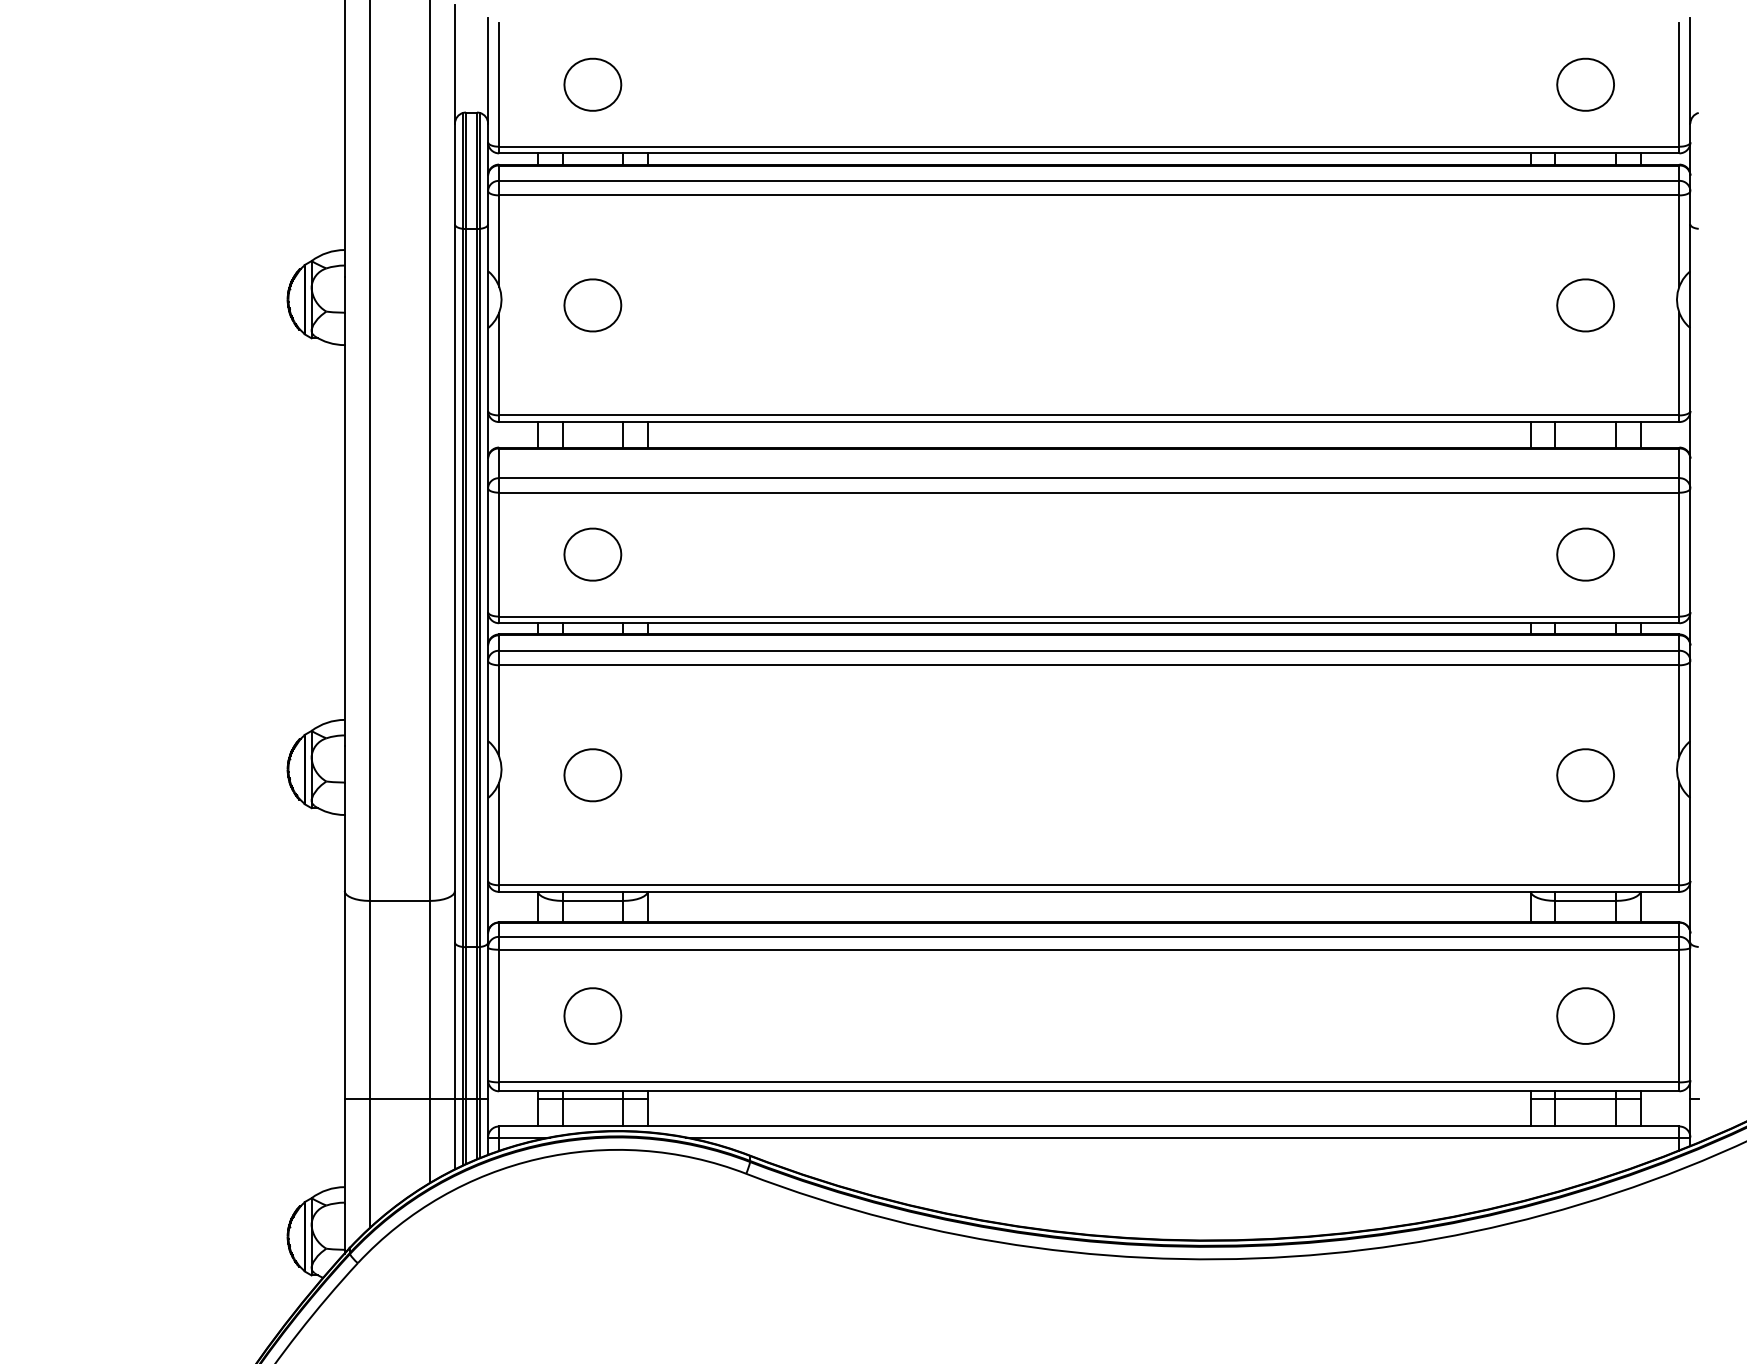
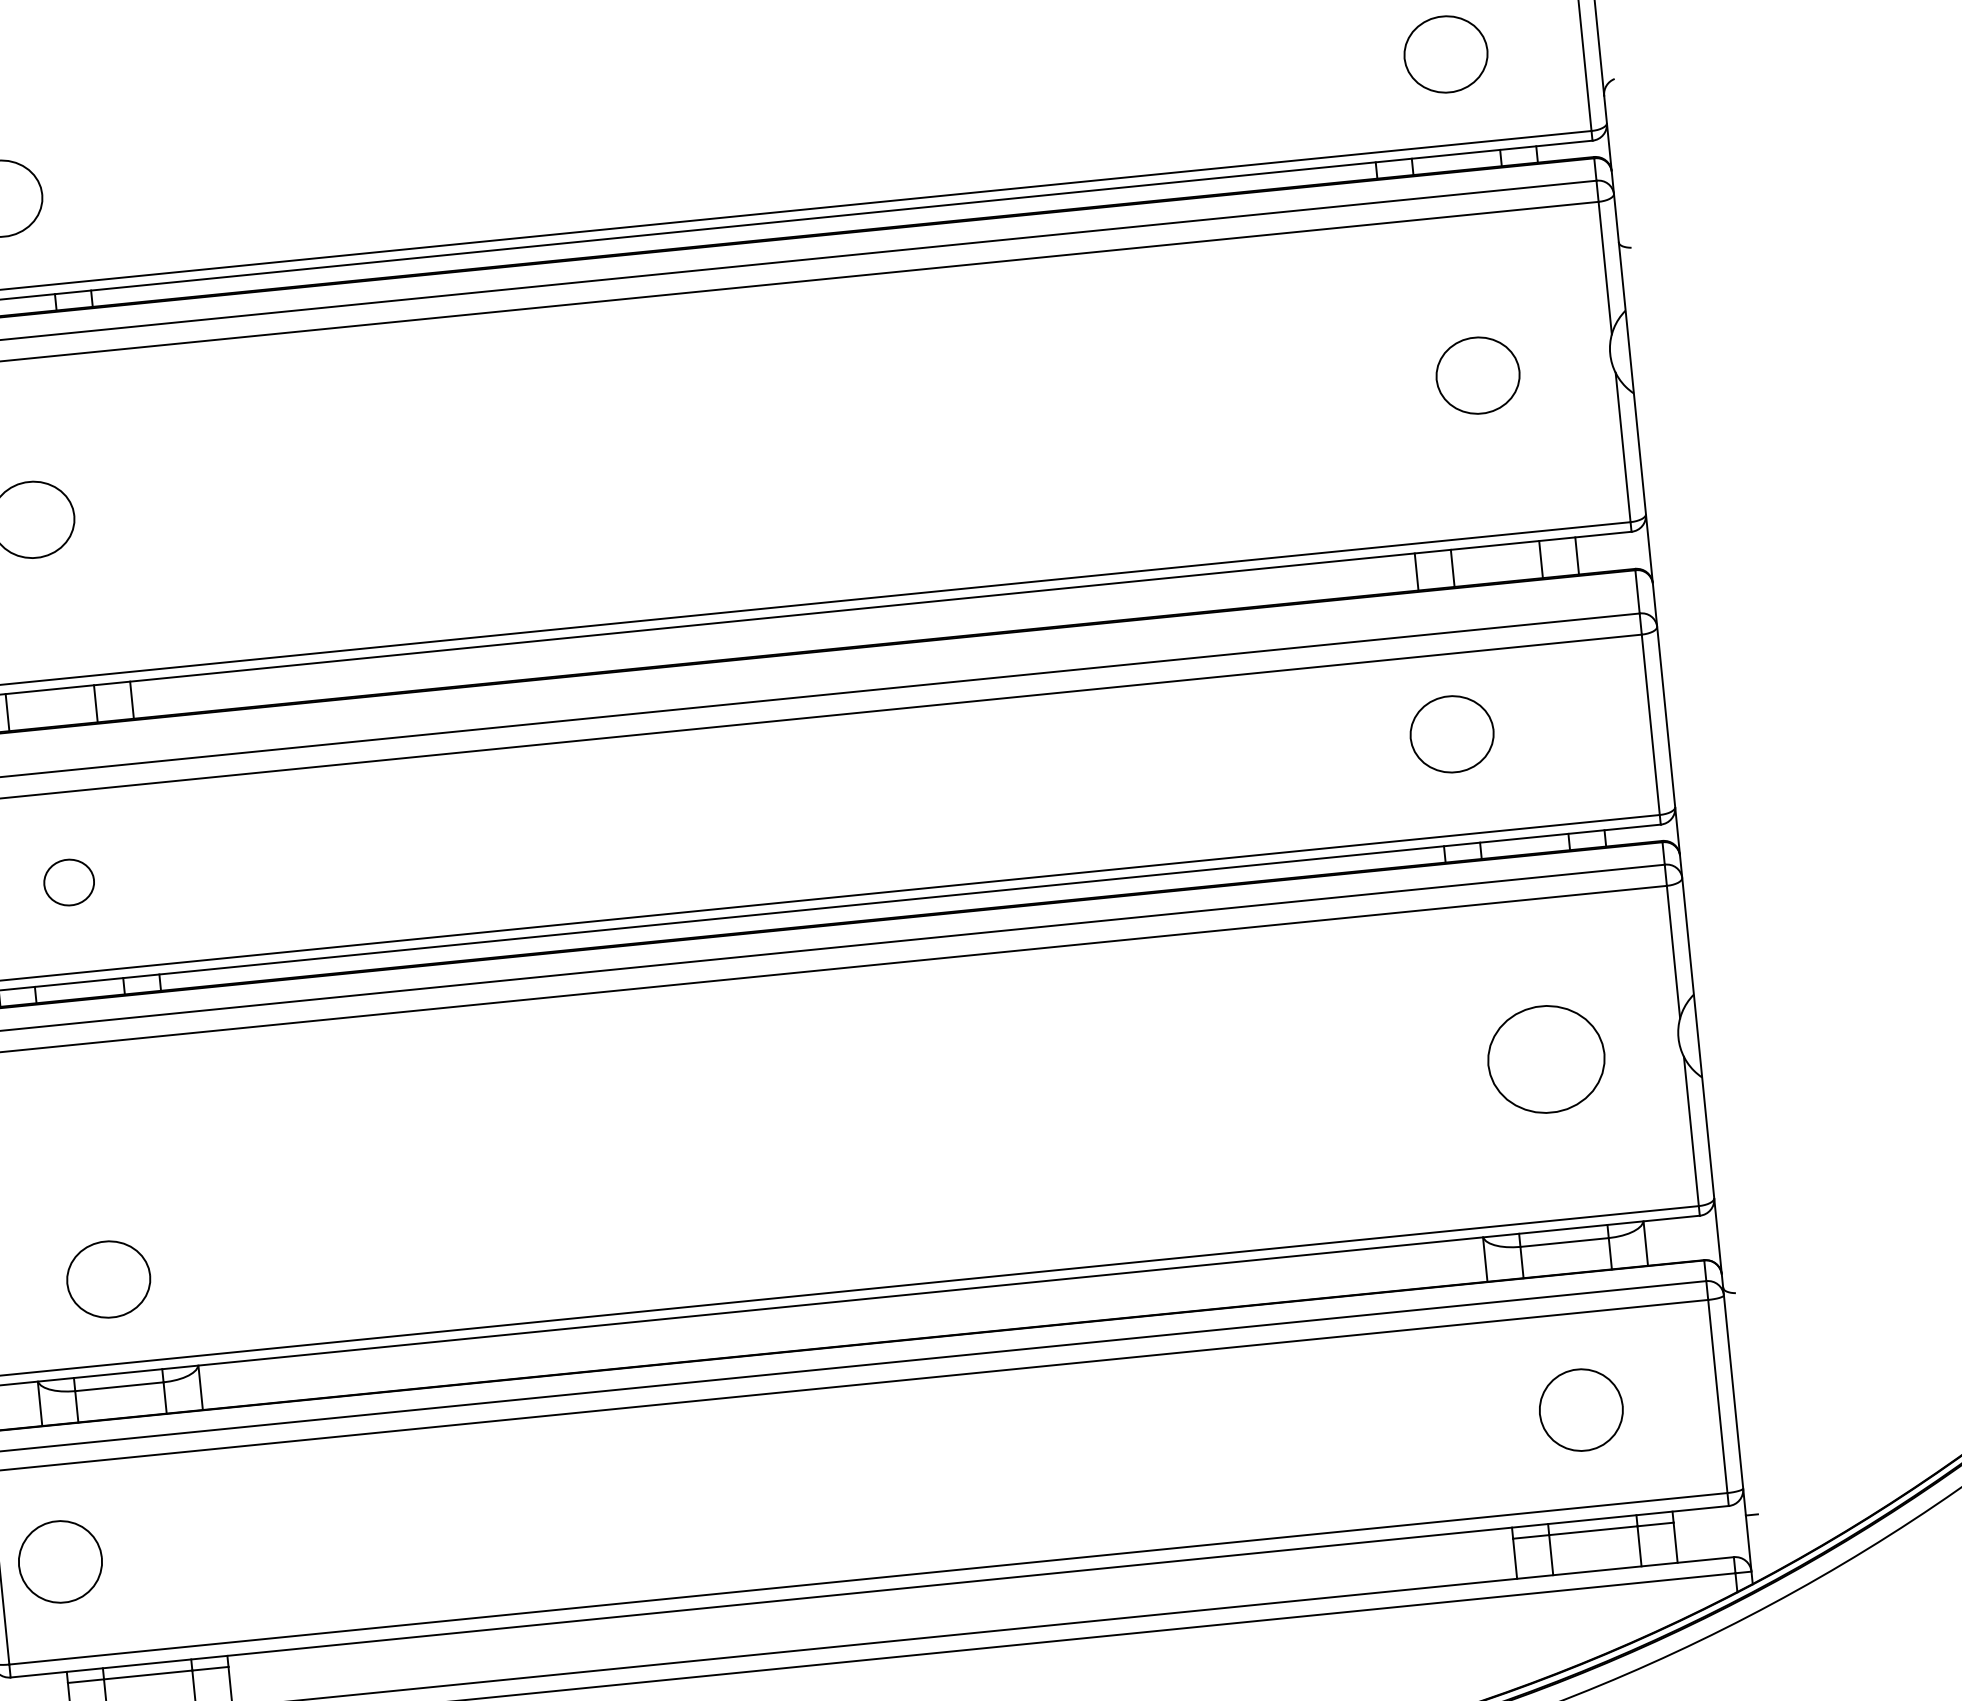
part: (592, 554) -> (68, 882), size x0.6
part: (1585, 554) -> (1451, 734), moved
part: (592, 775) -> (108, 1279), moved
part: (1585, 775) -> (1546, 1059), size x1.4
part: (592, 1015) -> (59, 1561), moved

